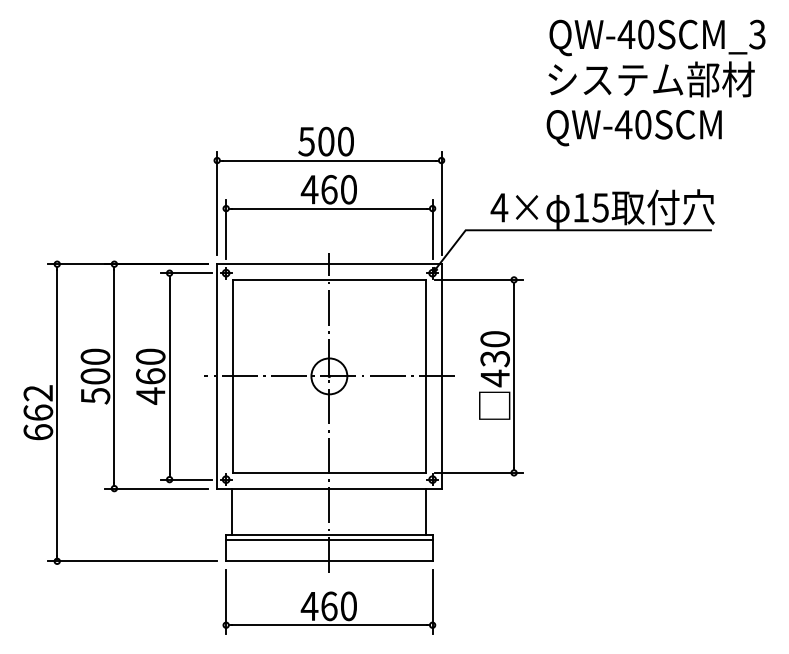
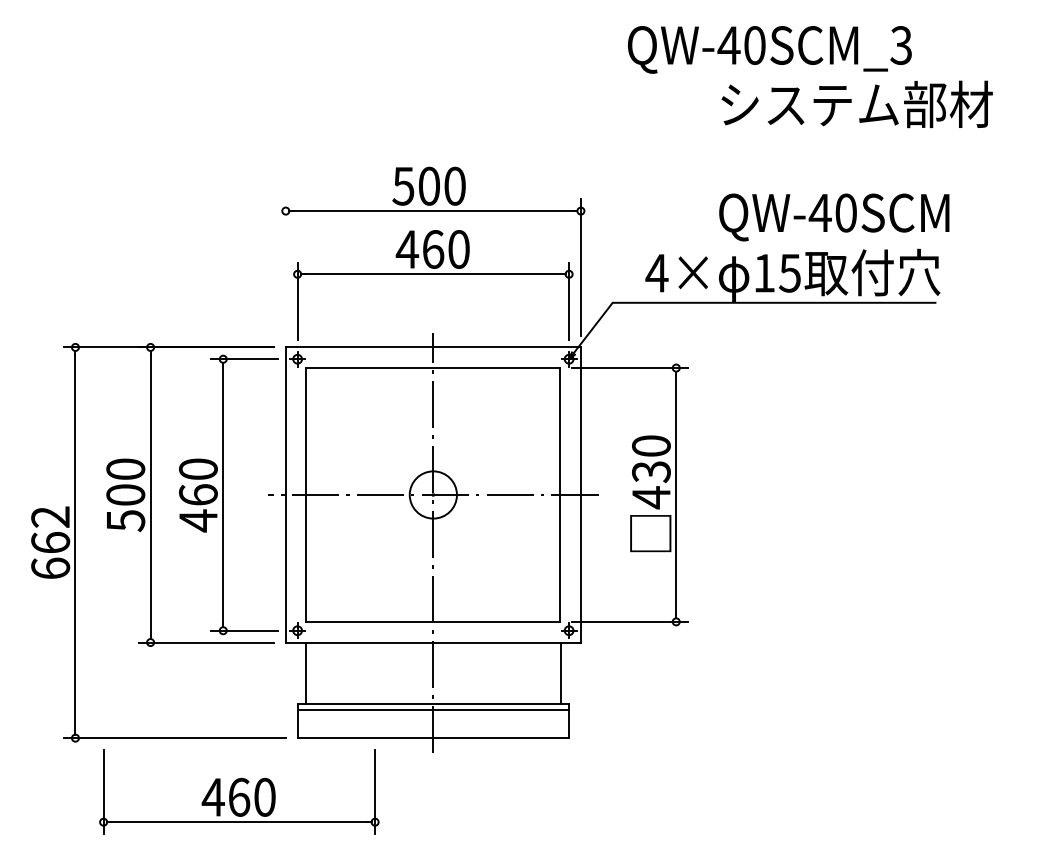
text: (657, 37) -> (769, 49), moved
text: (634, 128) -> (834, 217), moved
line: (216, 203) -> (285, 267), removed
part: (329, 601) -> (239, 791), moved

